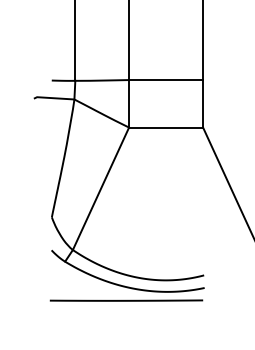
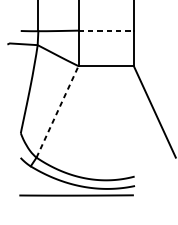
line: (166, 80) -> (106, 30), solid -> dashed
line: (101, 188) -> (57, 111), solid -> dashed

